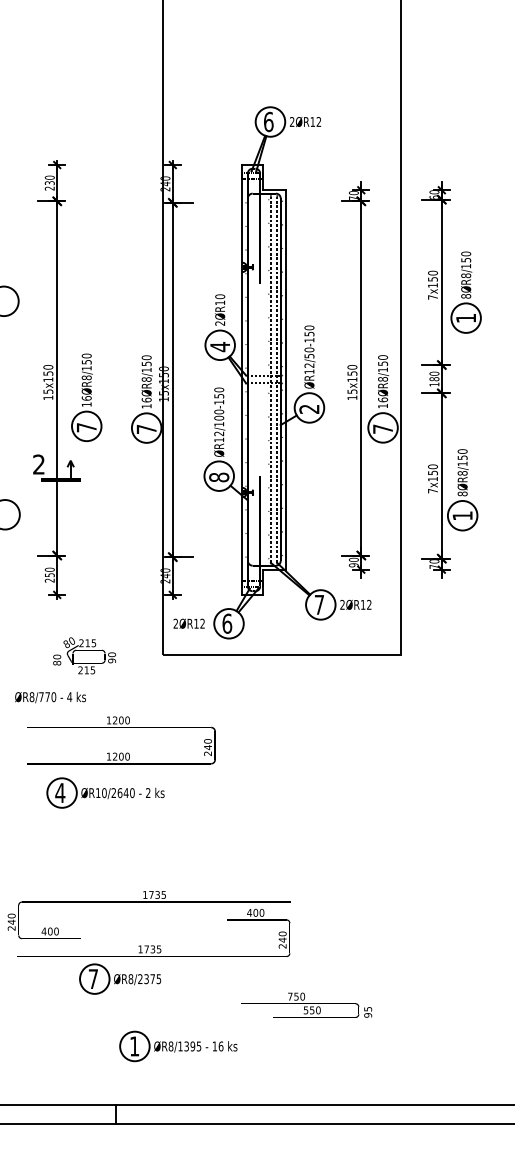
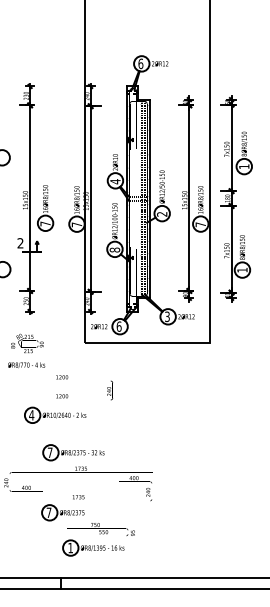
text: (319, 604) -> (167, 316), 7 -> 3
text: (84, 655) -> (27, 343), moved
part: (140, 863) -> (73, 452), added
text: (306, 1005) -> (100, 529), moved

